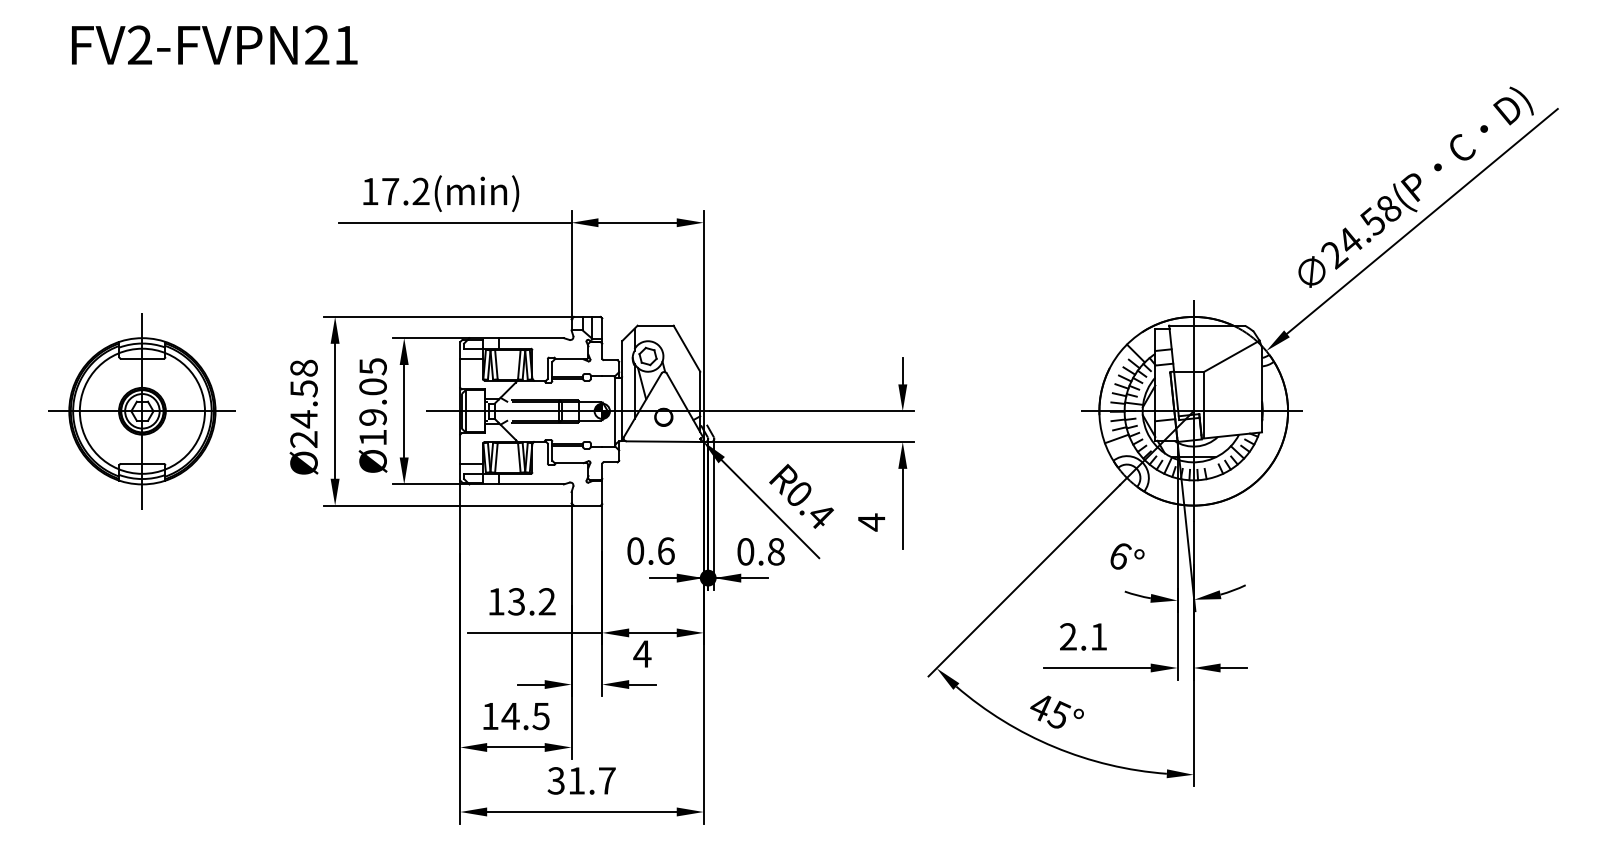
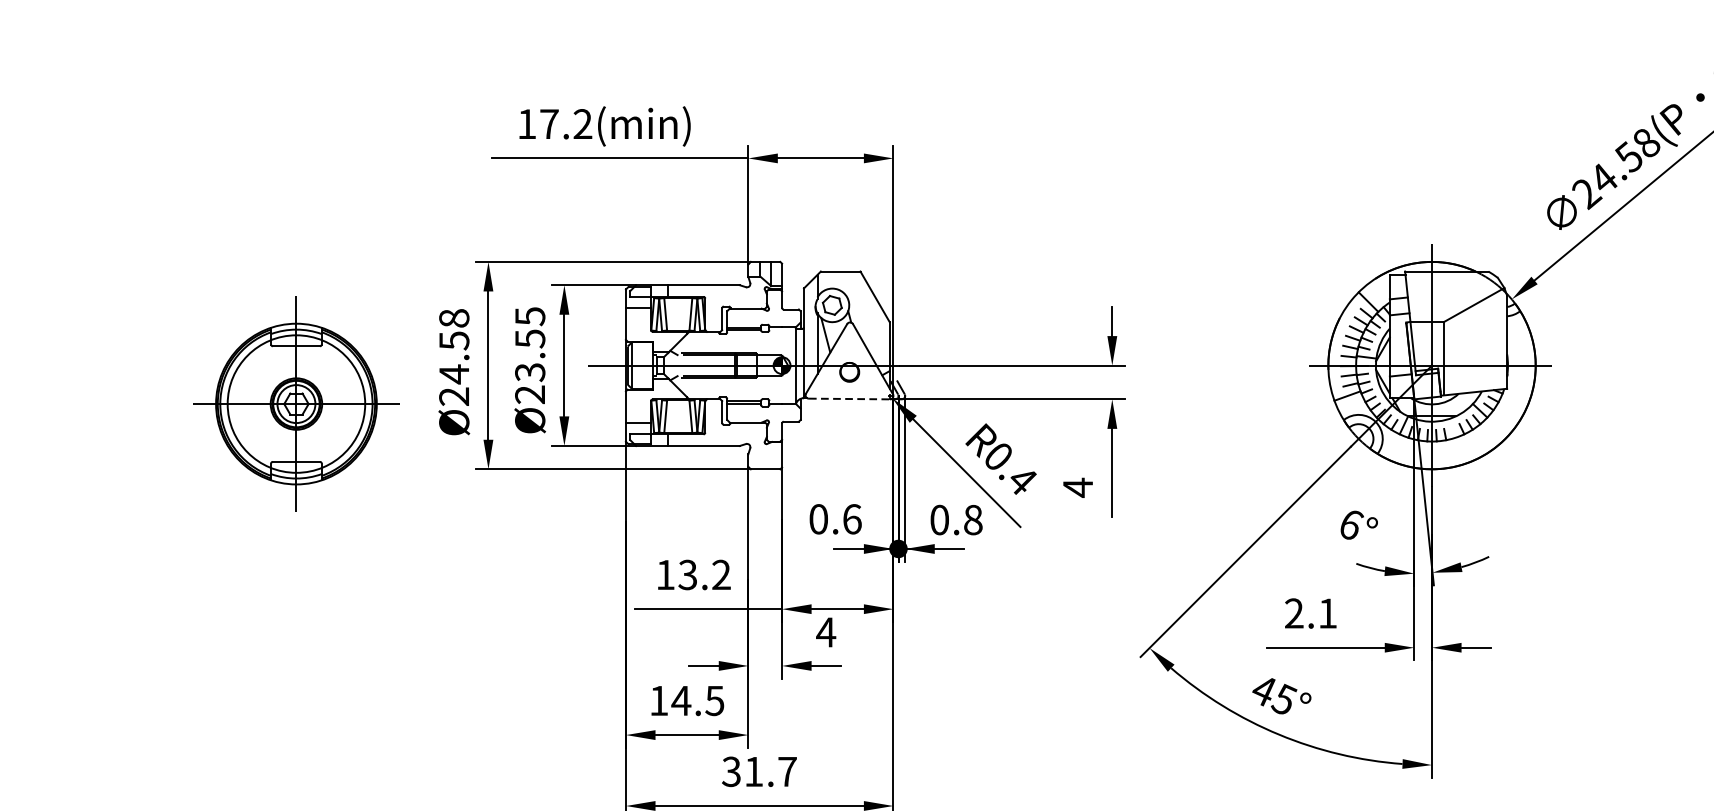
part: (141, 411) -> (295, 404), moved
text: (372, 412) -> (529, 366), Ø19.05 -> Ø23.55
line: (663, 441) -> (849, 398), solid -> dashed

